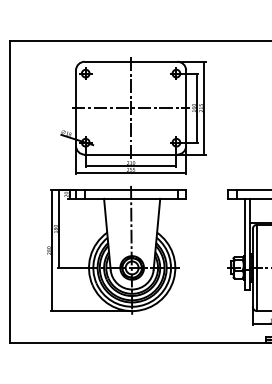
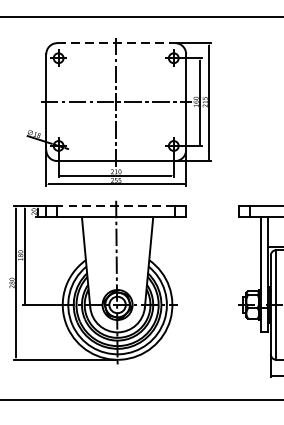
line: (131, 61) -> (116, 42), solid -> dashed
line: (130, 190) -> (115, 206), solid -> dashed

